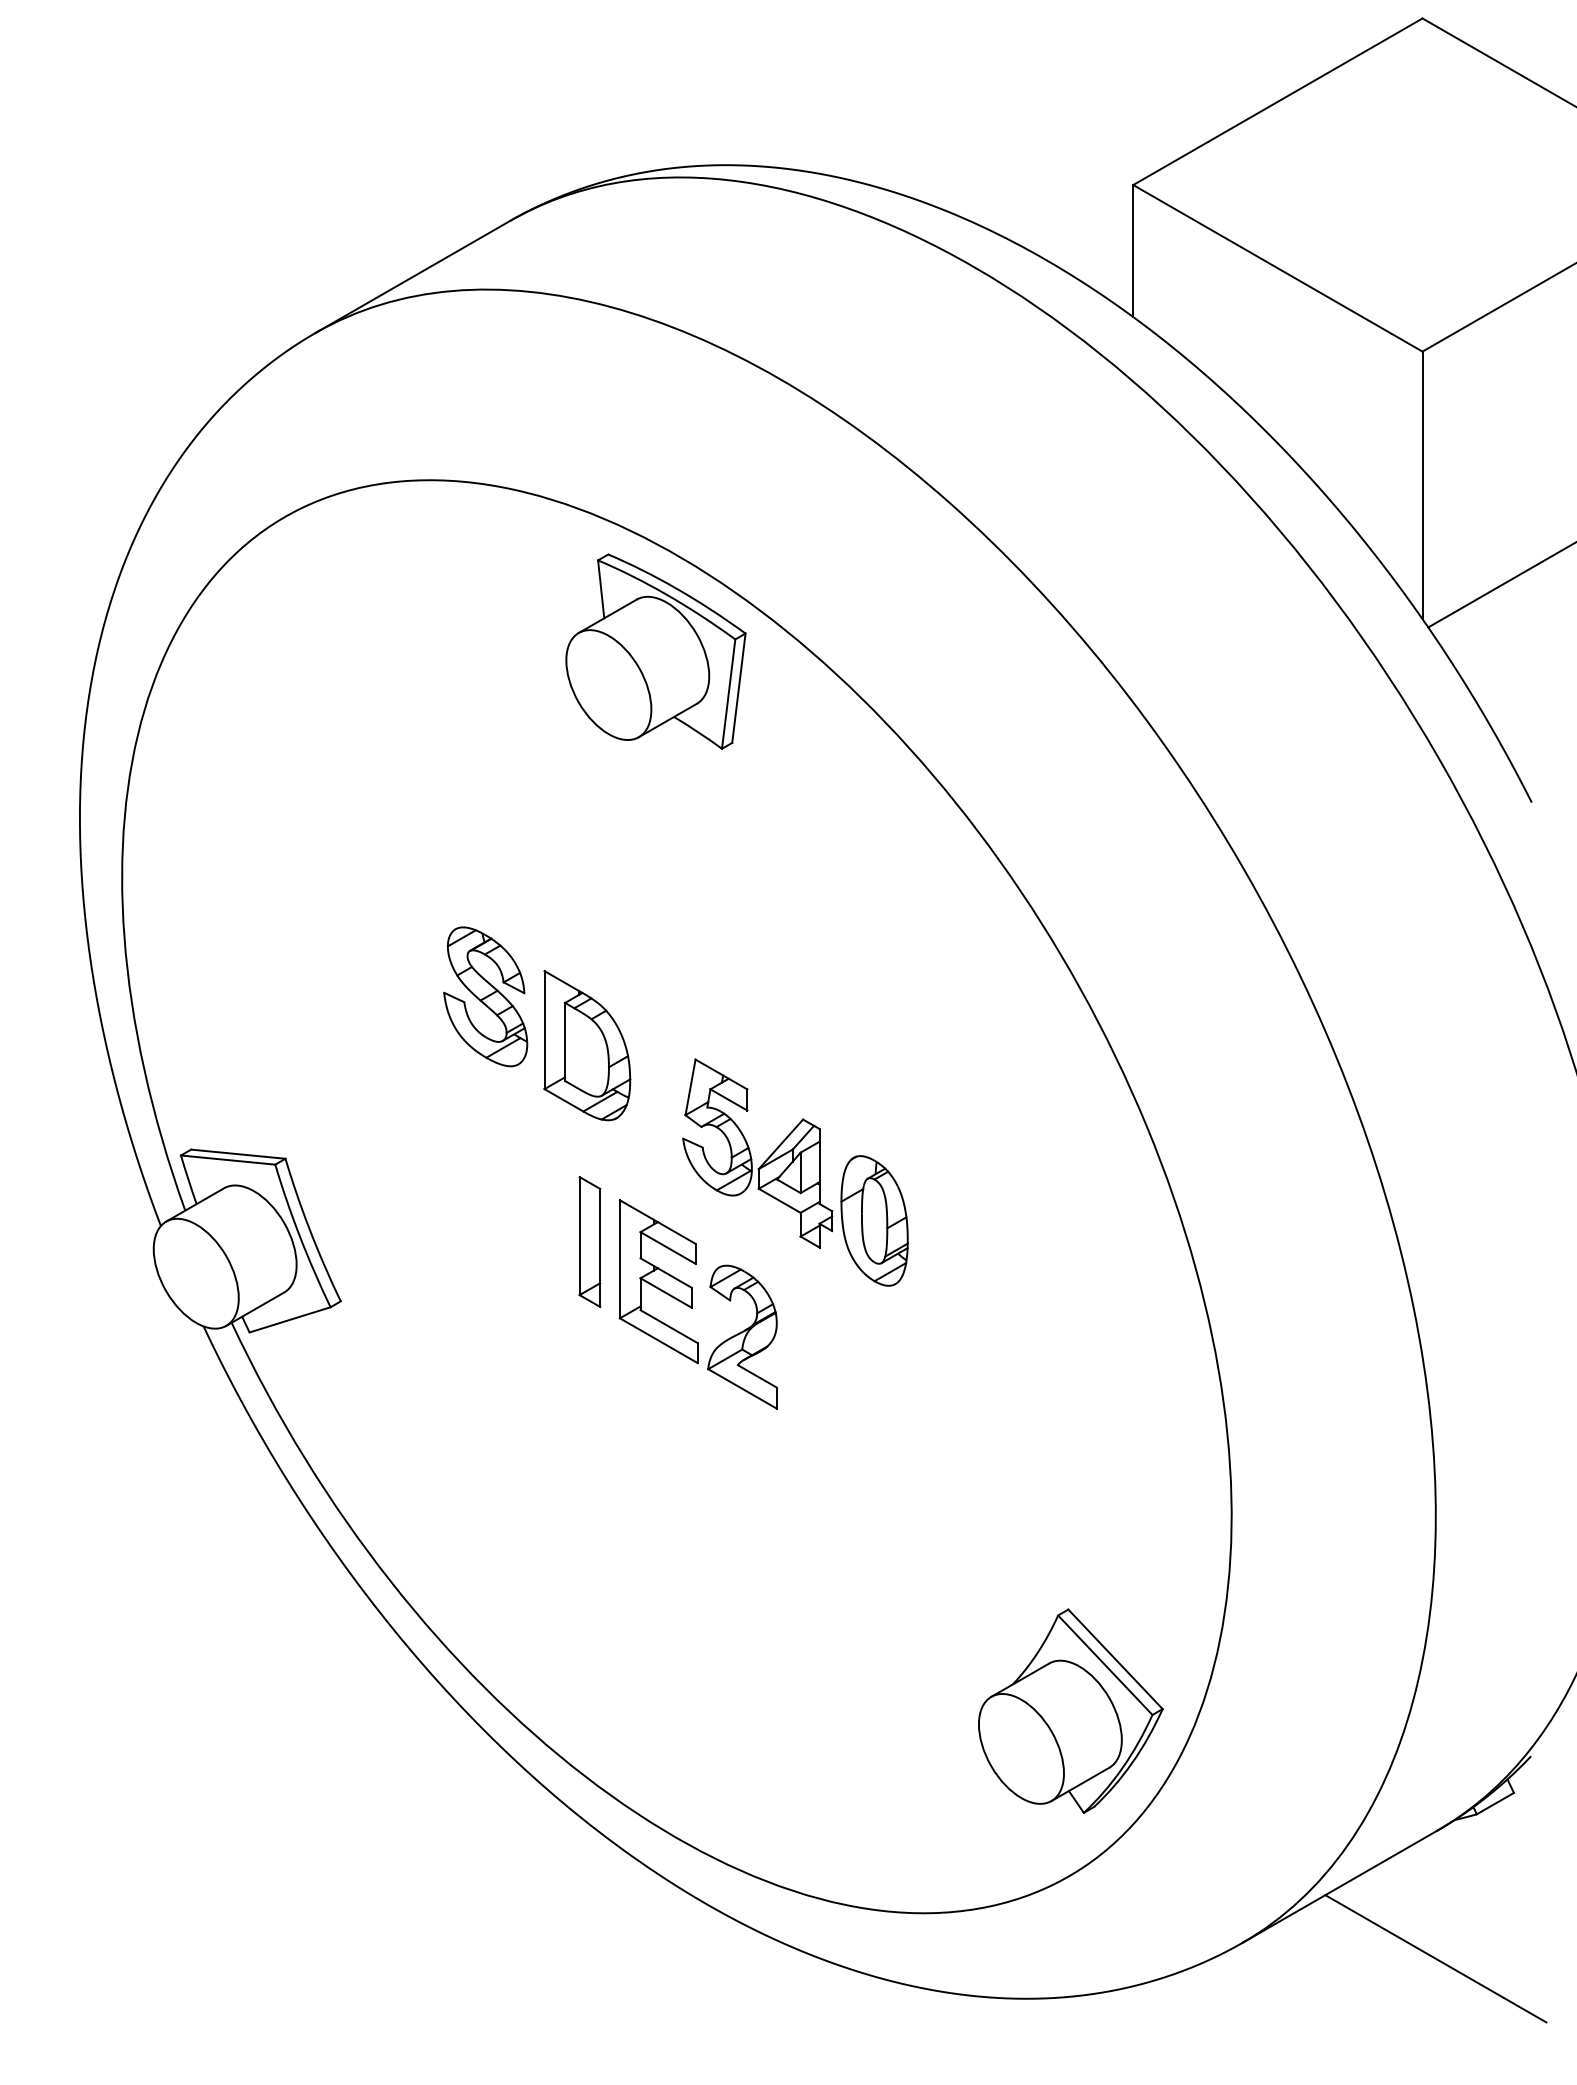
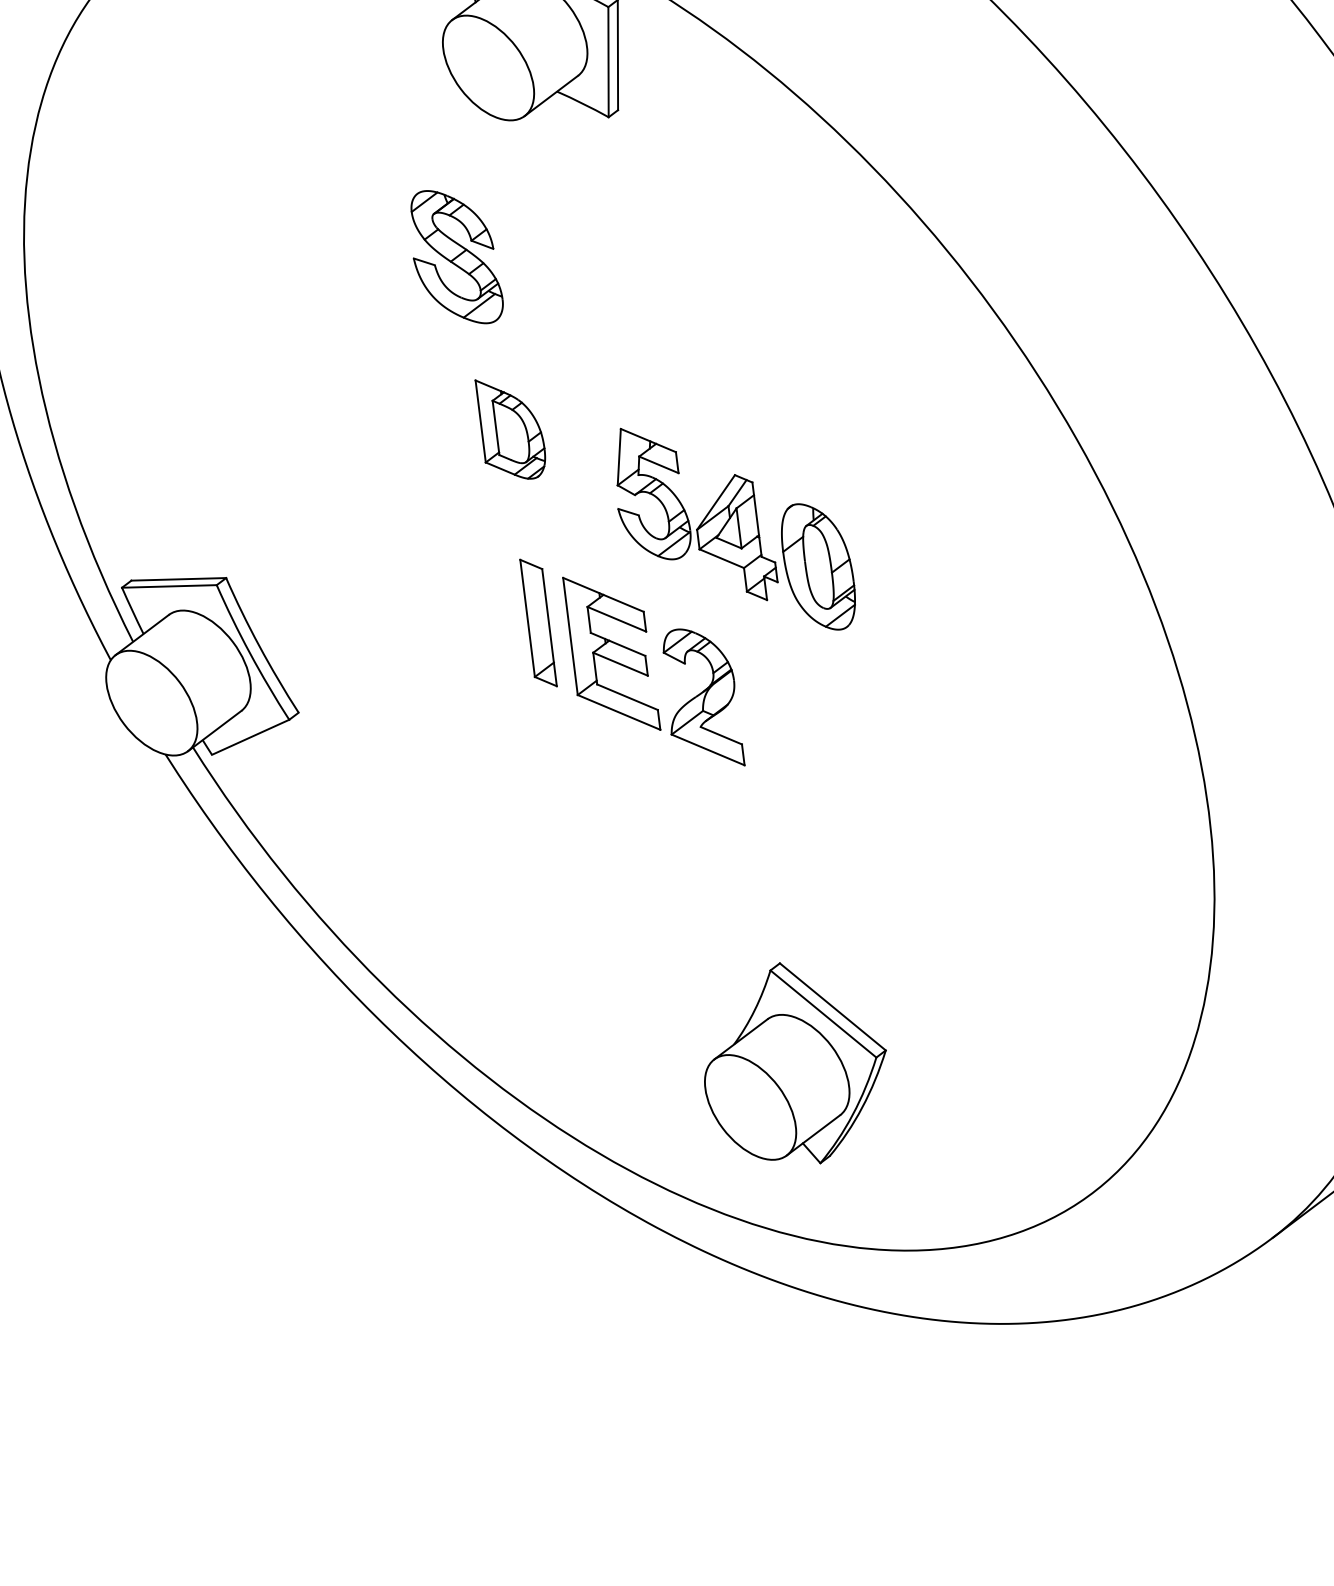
part: (485, 996) -> (455, 257), moved
part: (587, 1045) -> (511, 428), size x0.7
part: (1070, 1710) -> (794, 1063), moved

